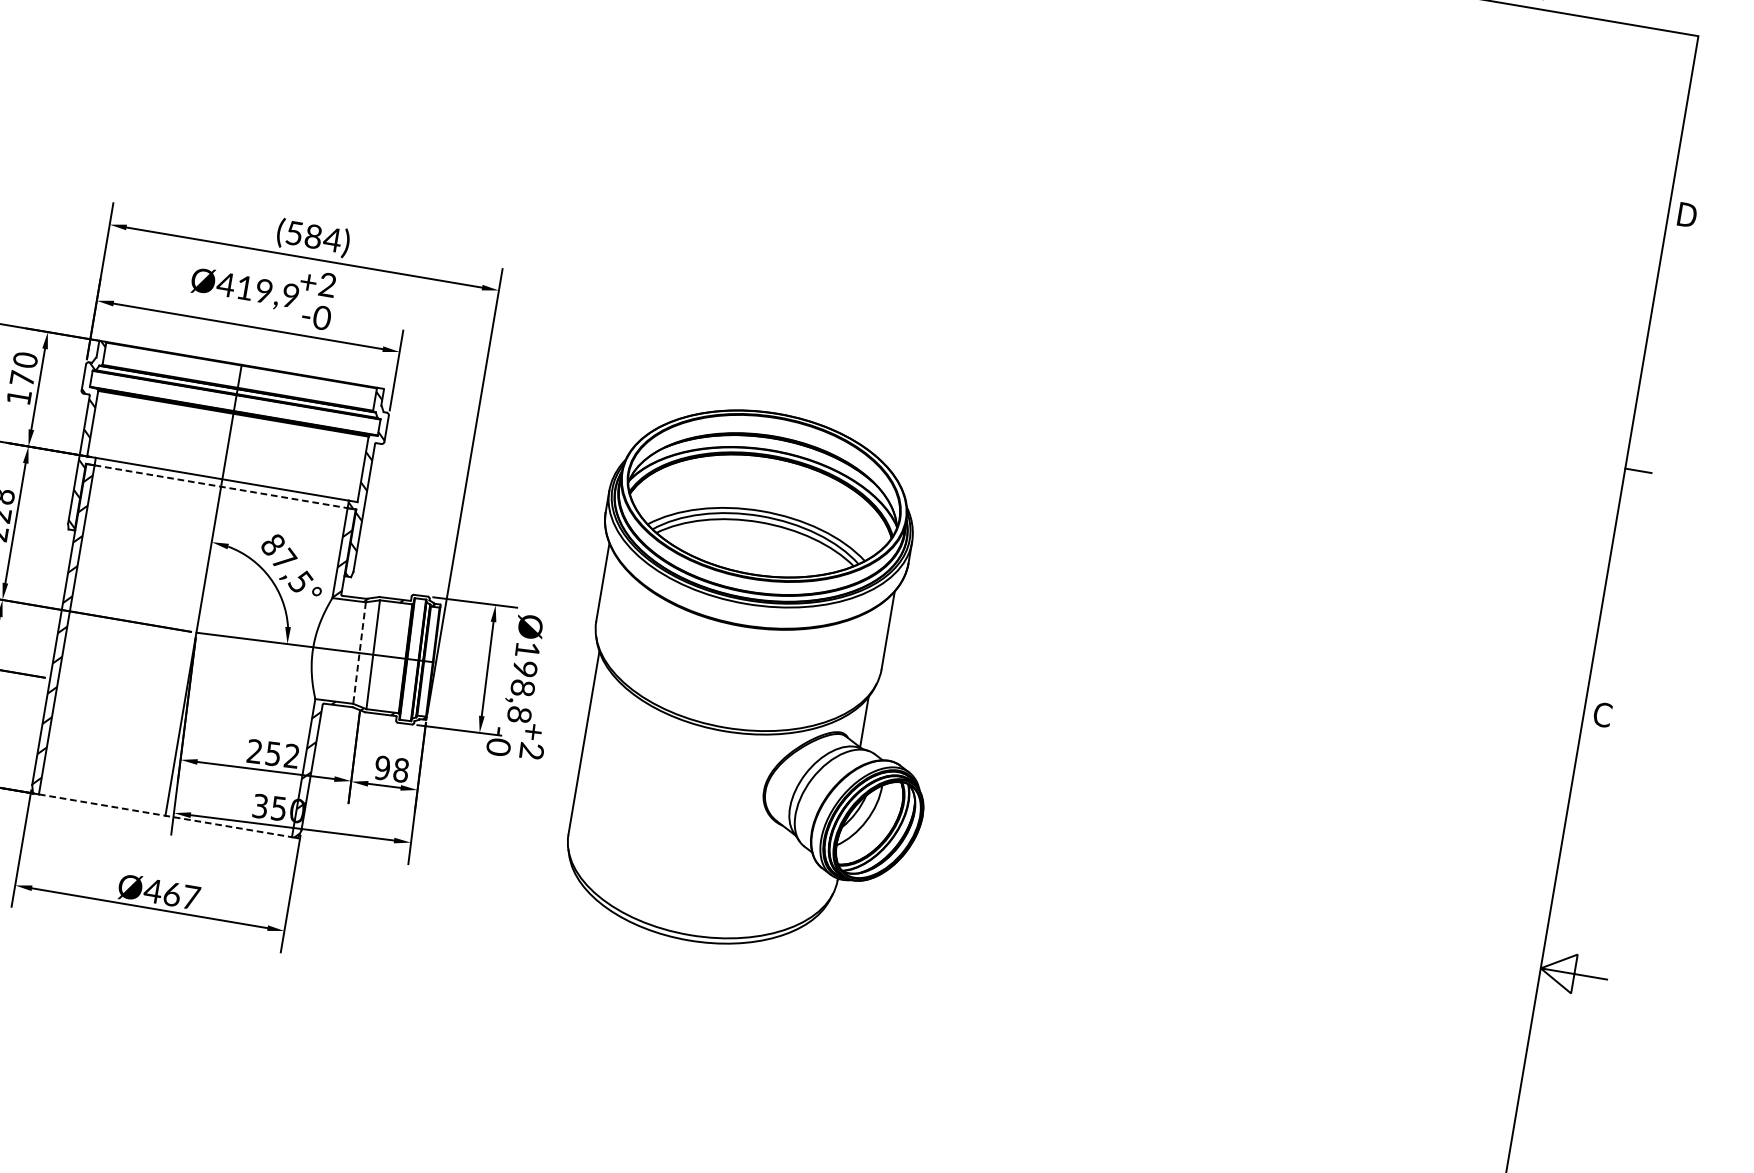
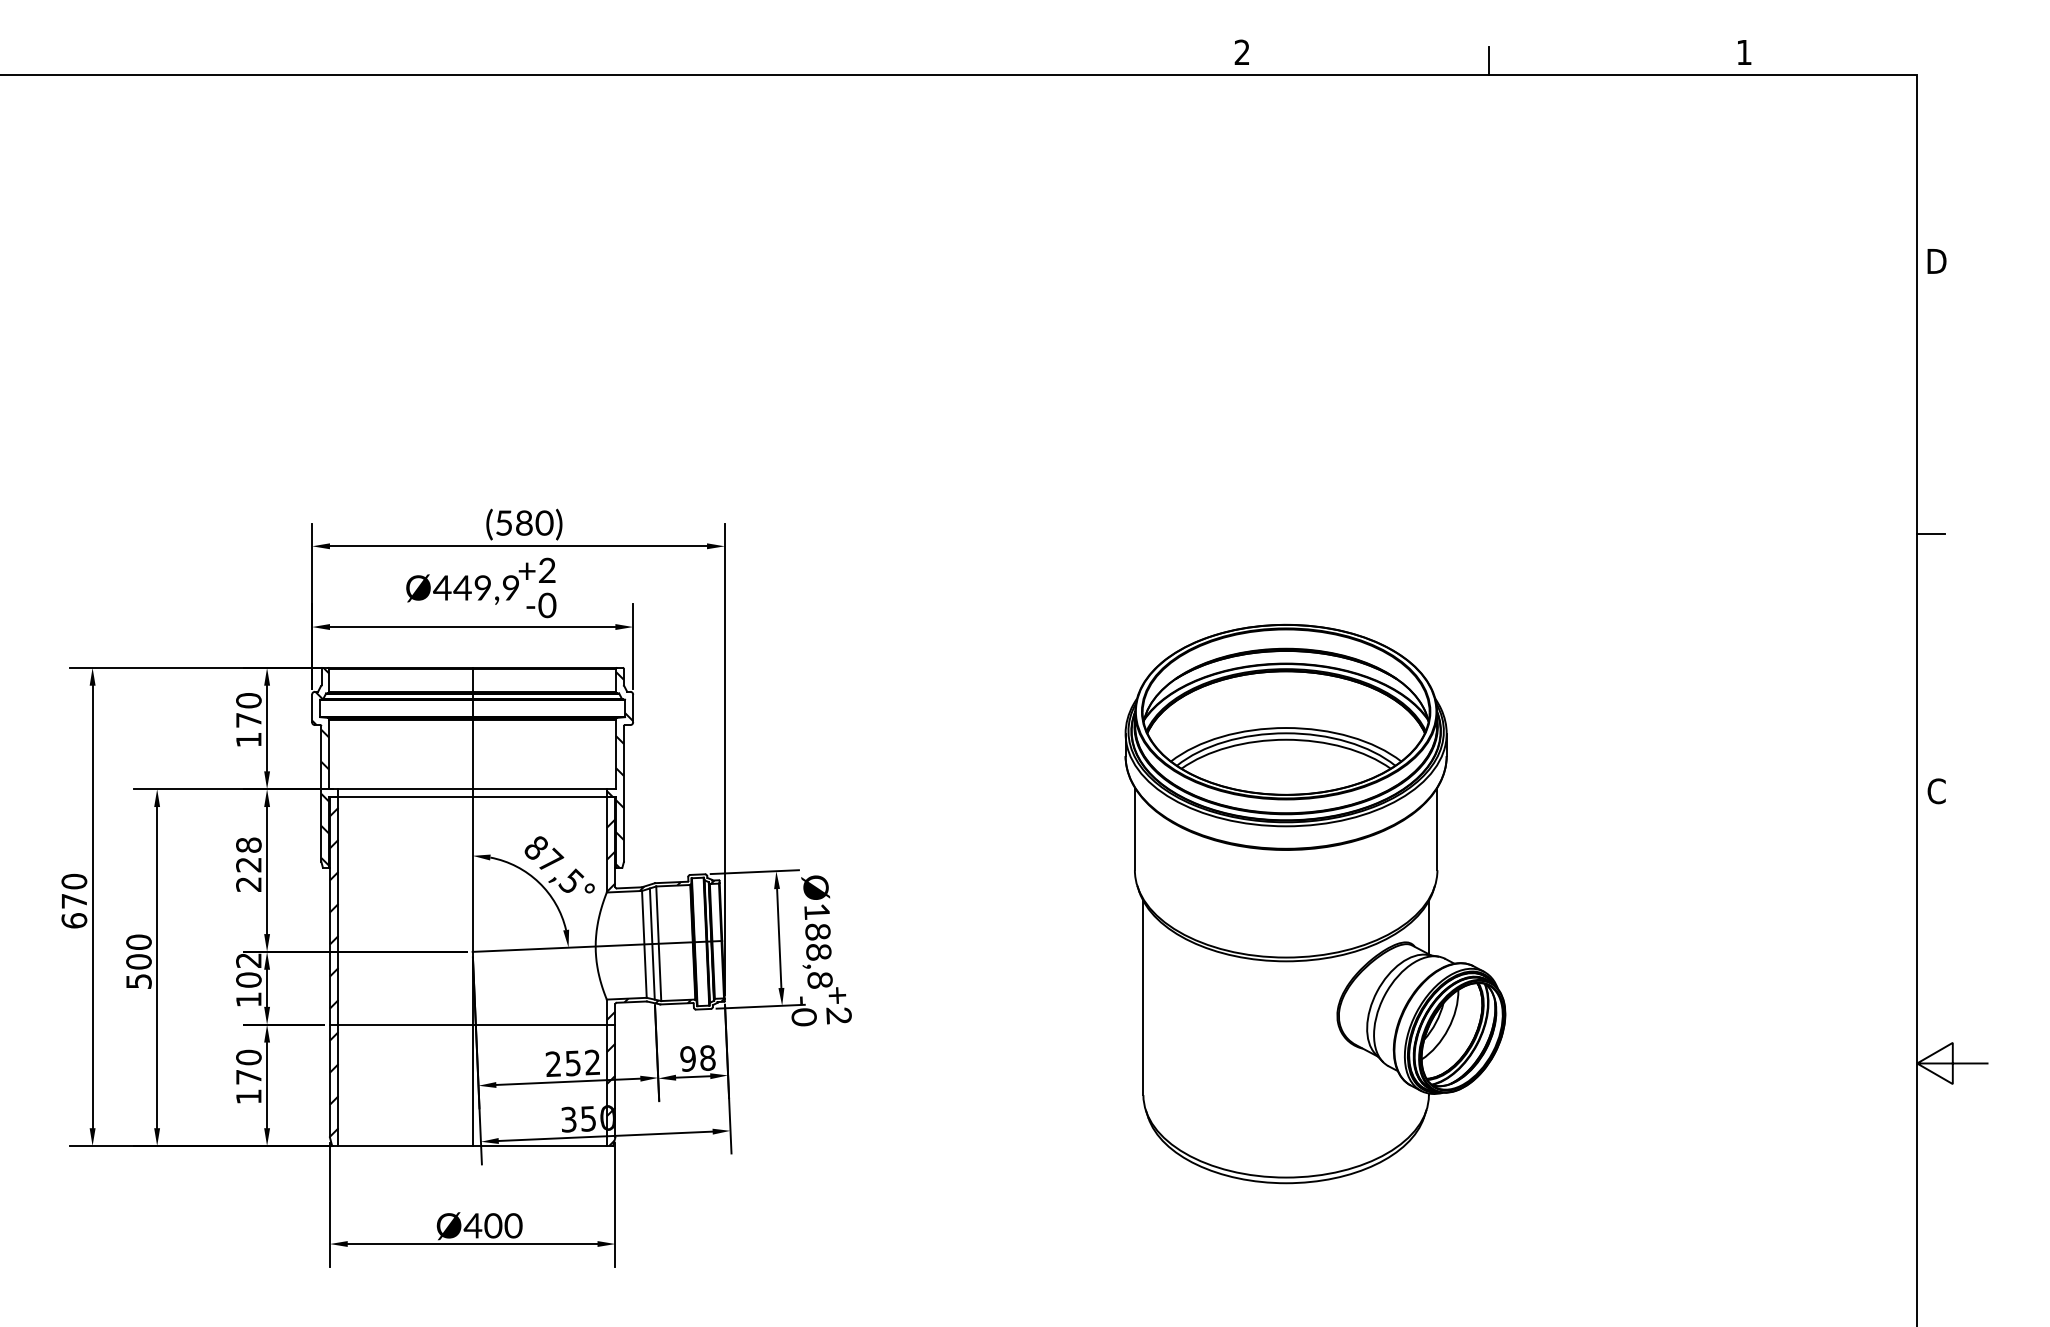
text: (332, 239) -> (544, 522), (584) -> (580)
text: (244, 287) -> (462, 587), Ø419,9 -> Ø449,9
line: (221, 487) -> (473, 797), dashed -> solid
line: (359, 653) -> (644, 944), dashed -> solid
line: (366, 653) -> (651, 943), added
text: (523, 668) -> (816, 931), Ø198,8 -> Ø188,8
part: (761, 681) -> (1315, 903), moved
line: (184, 701) -> (472, 1024), added
line: (166, 816) -> (473, 1146), dashed -> solid
text: (181, 895) -> (503, 1225), Ø467 -> Ø400

